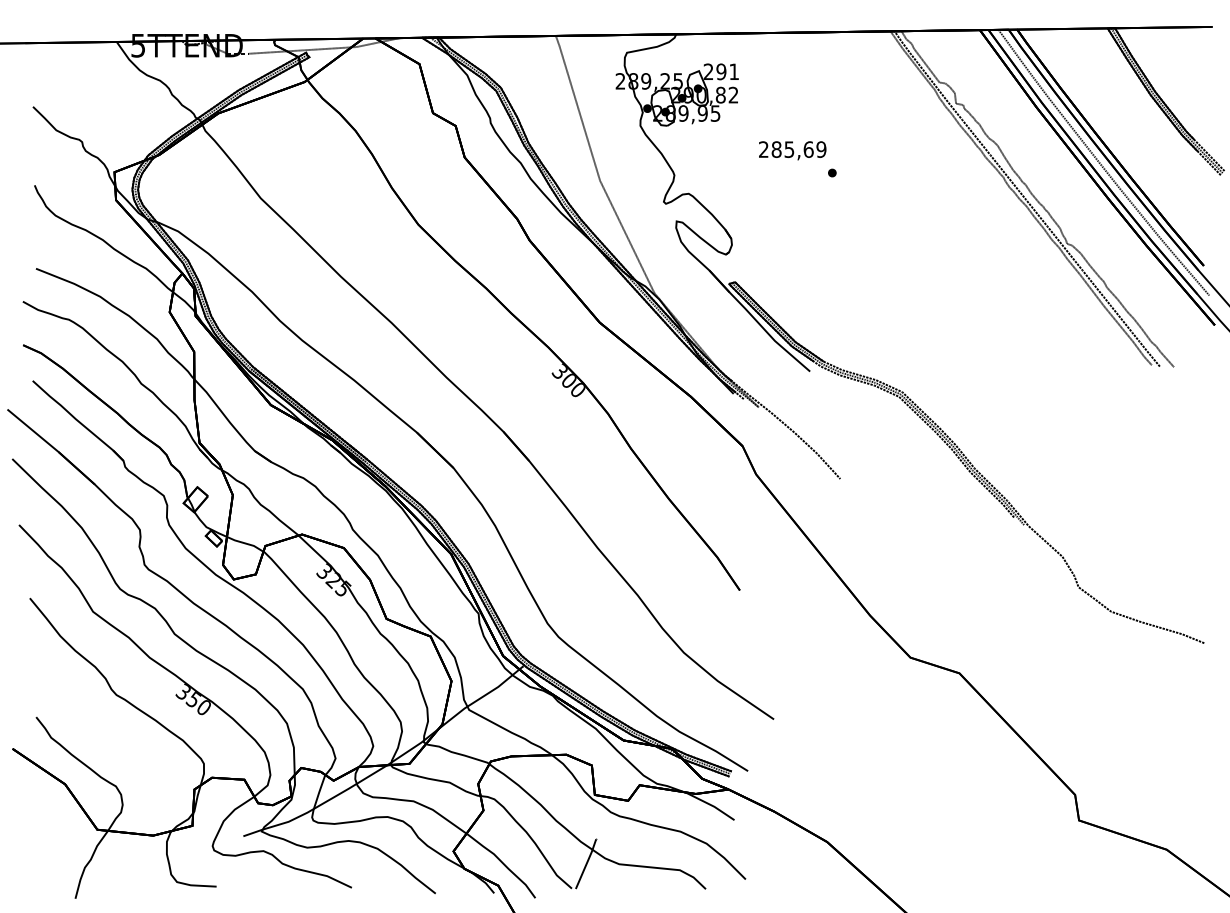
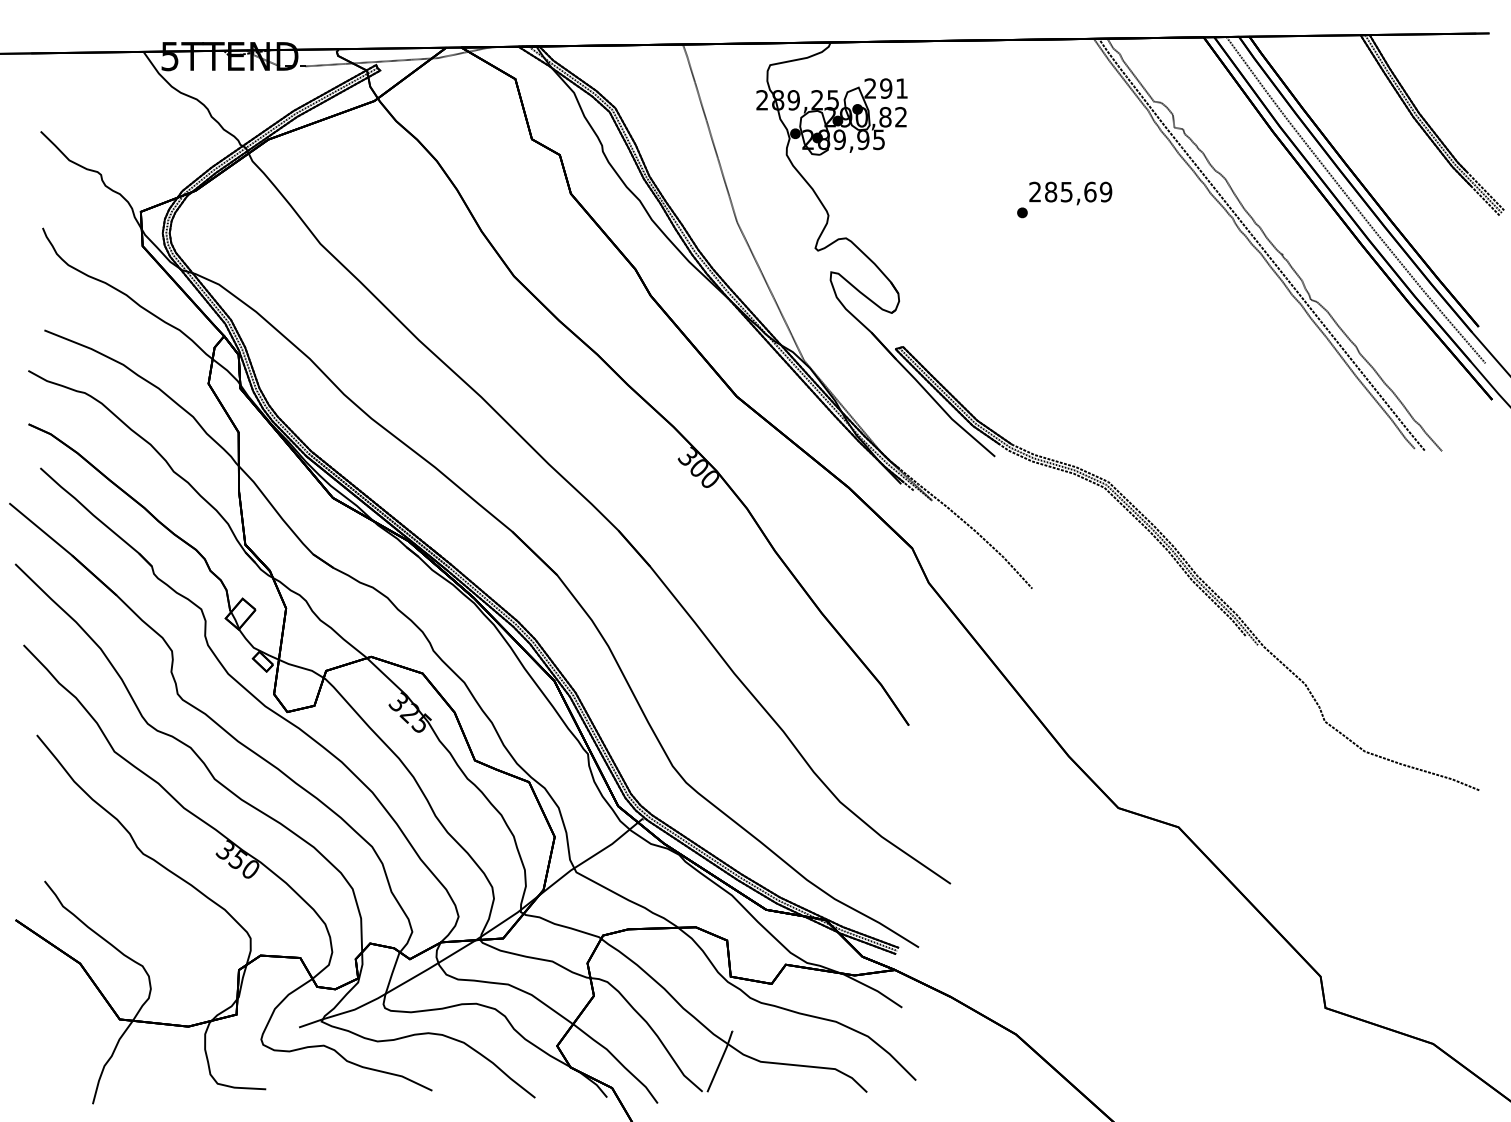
text: (792, 150) -> (1070, 193), moved

